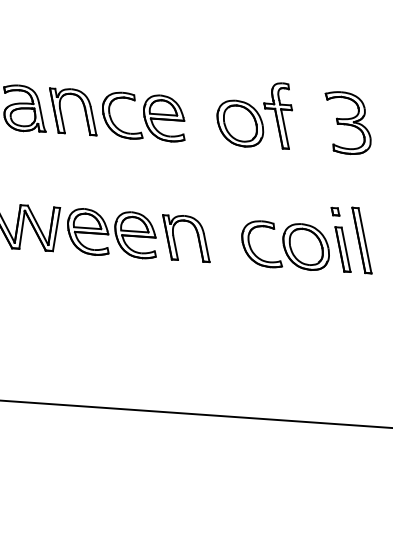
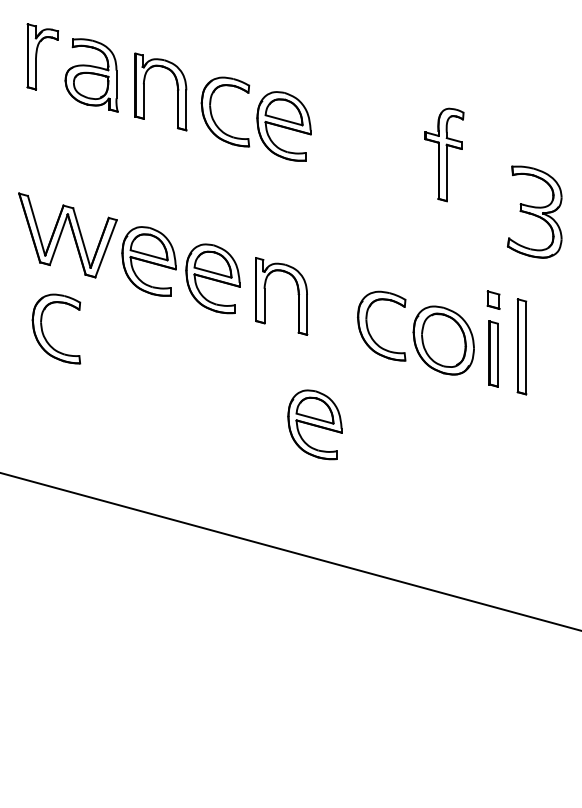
part: (347, 122) -> (534, 211), moved
part: (240, 123) -> (386, 153), removed
part: (335, 211) -> (493, 299), size x1.4
part: (24, 296) -> (43, 331), added
part: (227, 323) -> (314, 424), added

